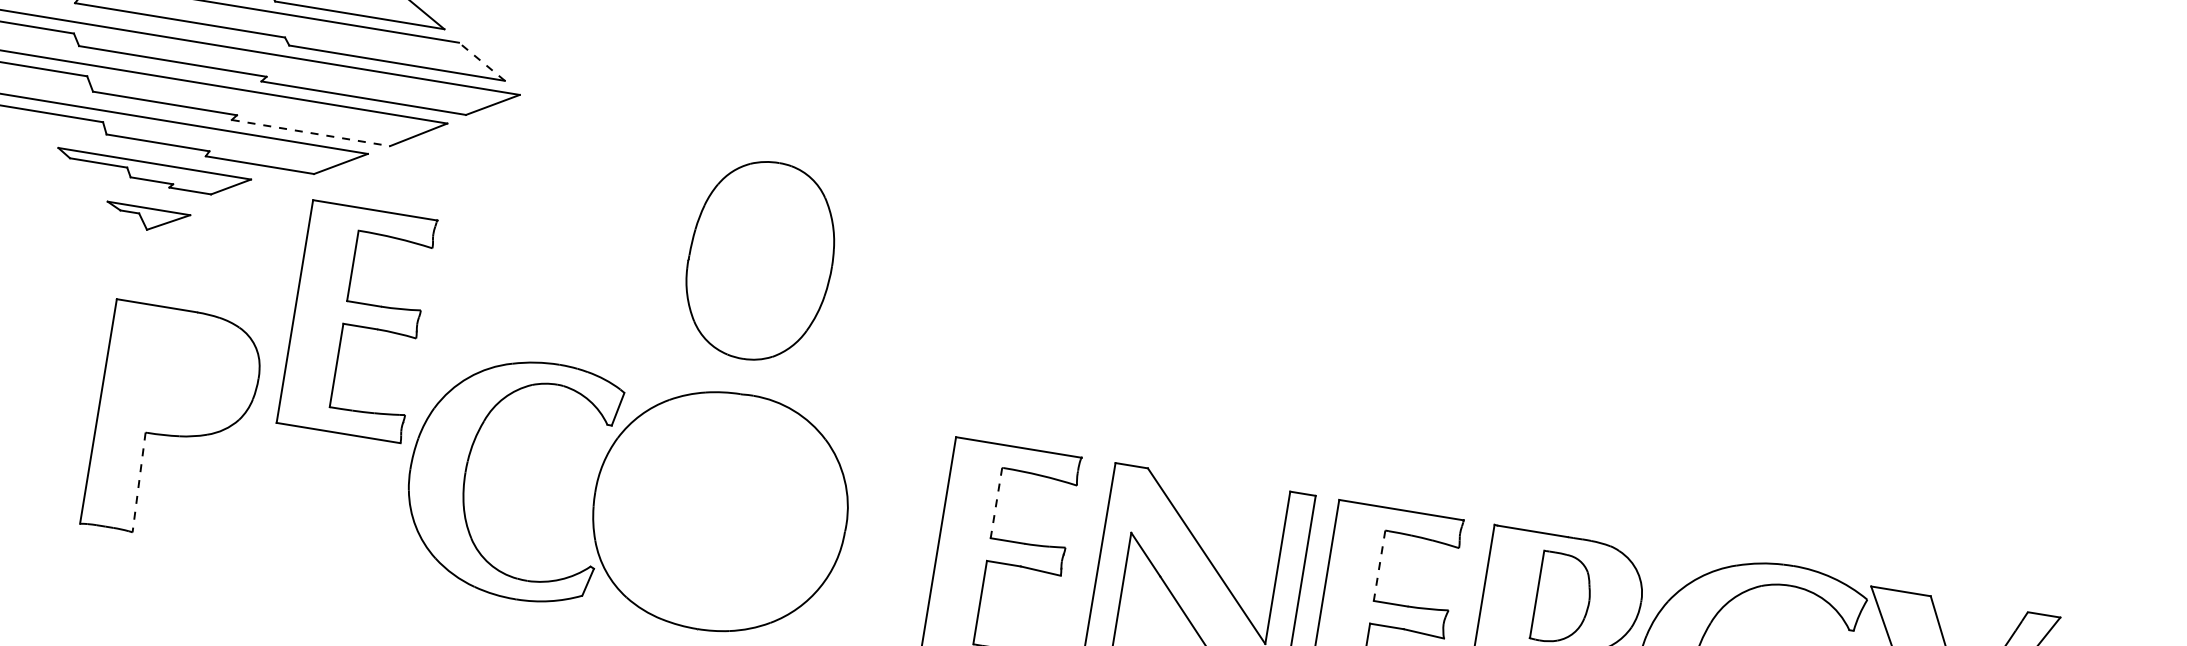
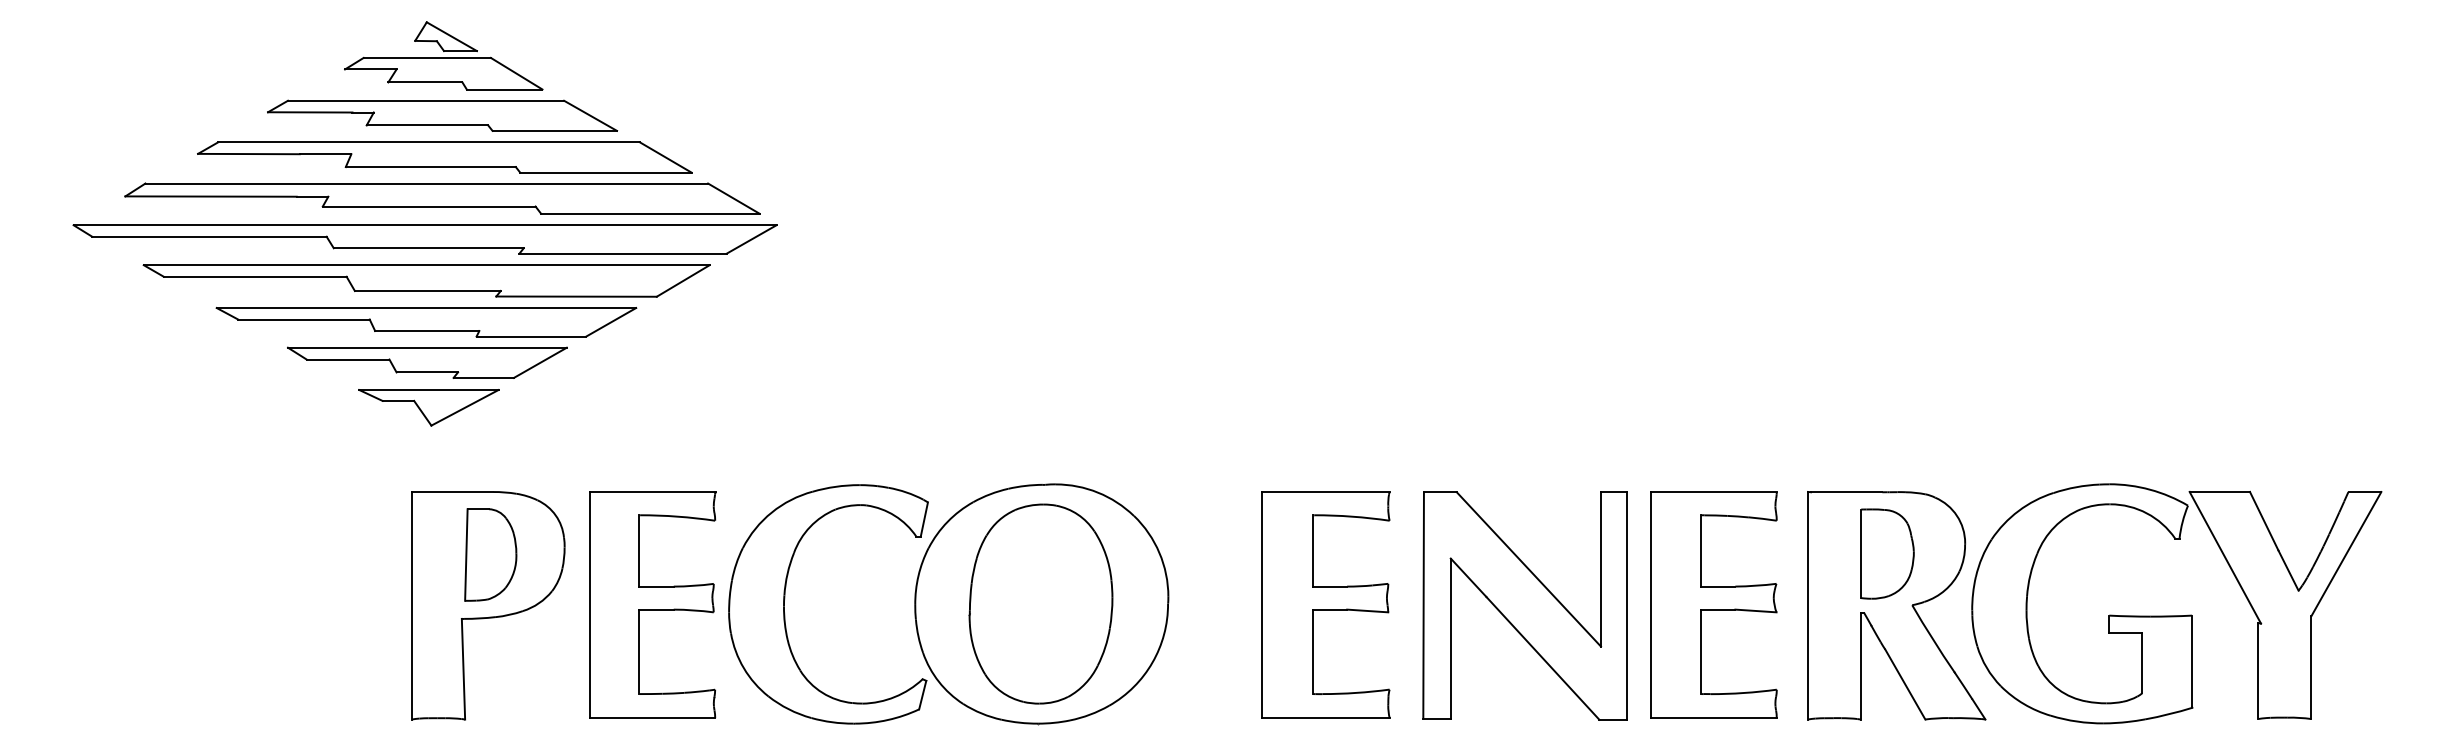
line: (481, 61) -> (733, 198), dashed -> solid
line: (311, 133) -> (577, 296), dashed -> solid
part: (153, 173) -> (427, 362), size x1.43
part: (146, 218) -> (428, 407), size x1.67
part: (760, 260) -> (1040, 603), moved
part: (357, 320) -> (652, 604), moved
part: (184, 373) -> (490, 554), added
line: (139, 482) -> (463, 669), dashed -> solid
line: (996, 502) -> (1312, 550), dashed -> solid
line: (1380, 565) -> (1701, 550), dashed -> solid

